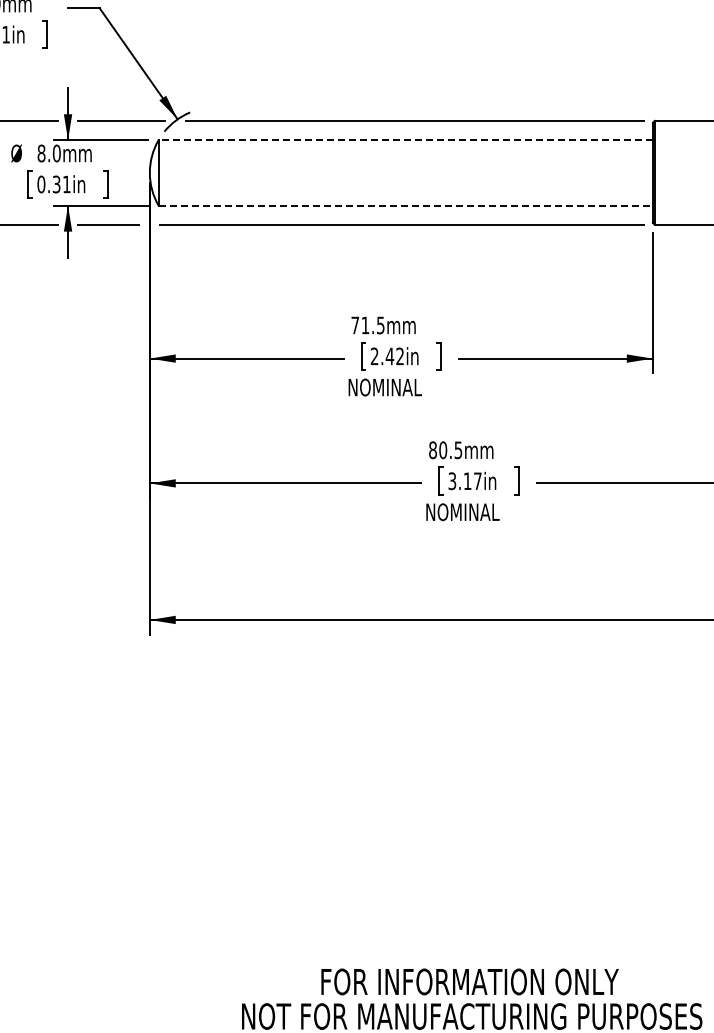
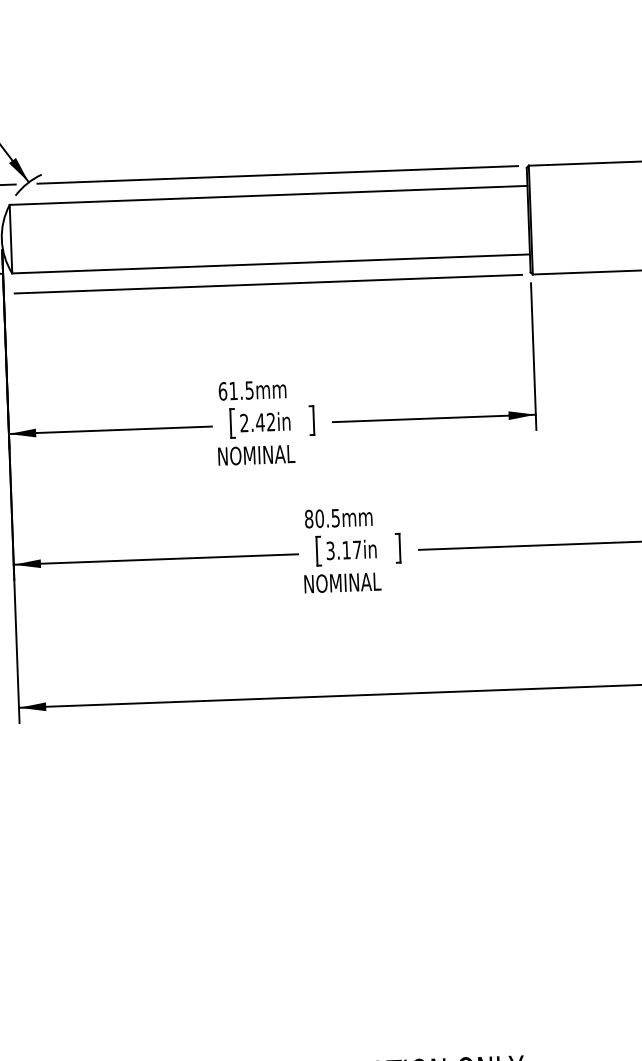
line: (405, 140) -> (268, 195), dashed -> solid
line: (406, 205) -> (271, 263), dashed -> solid
text: (355, 325) -> (223, 391), 71.5mm -> 61.5mm

